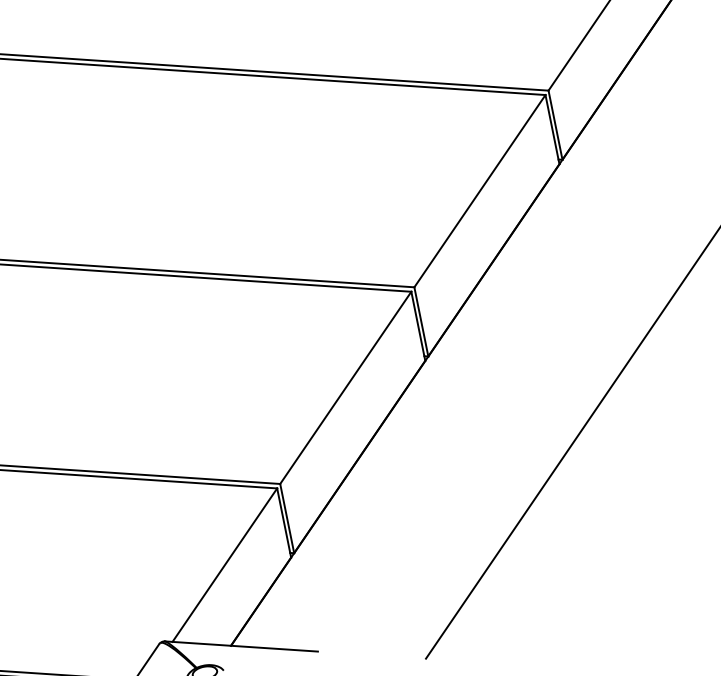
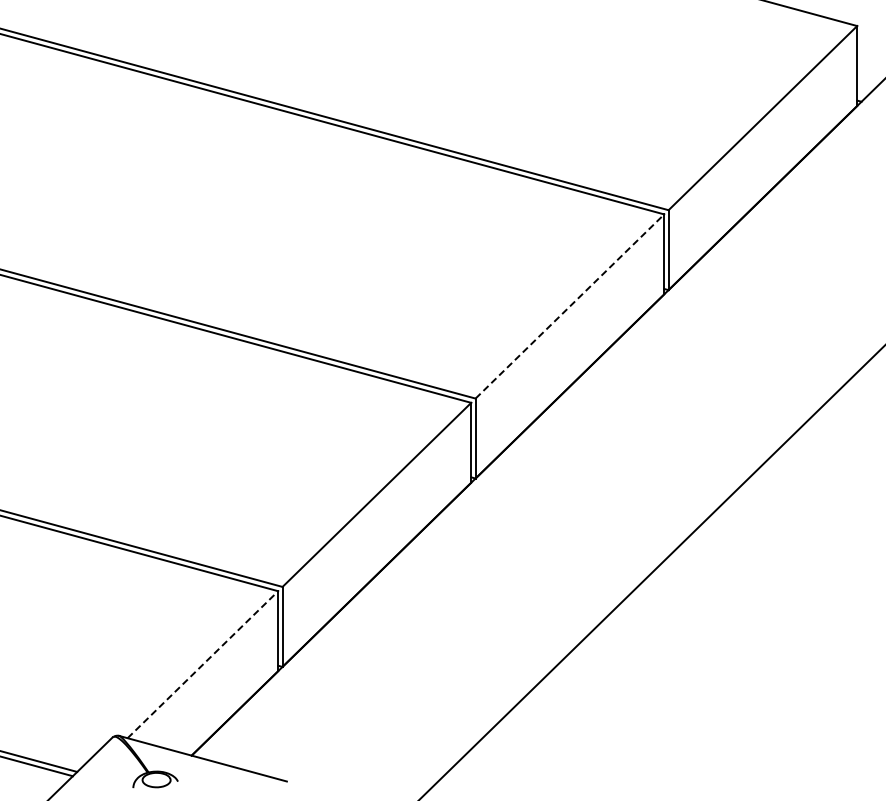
line: (479, 191) -> (569, 306), solid -> dashed
line: (225, 564) -> (203, 664), solid -> dashed

